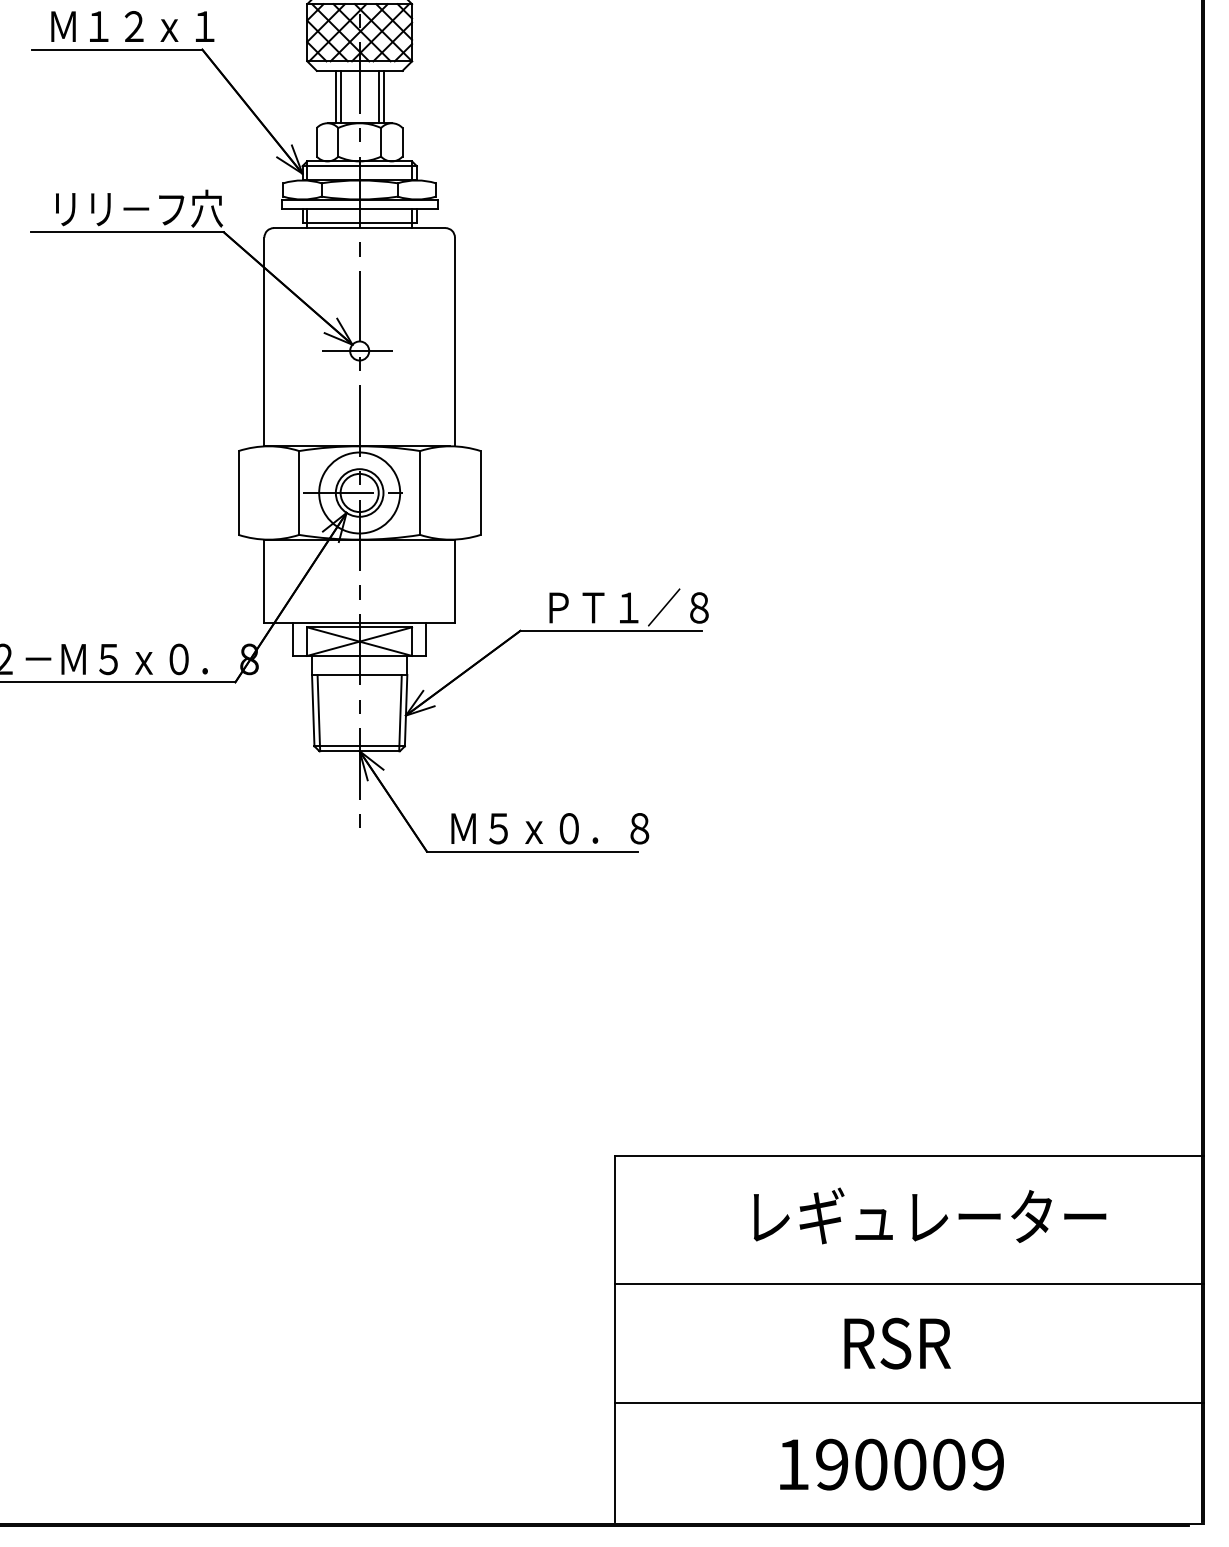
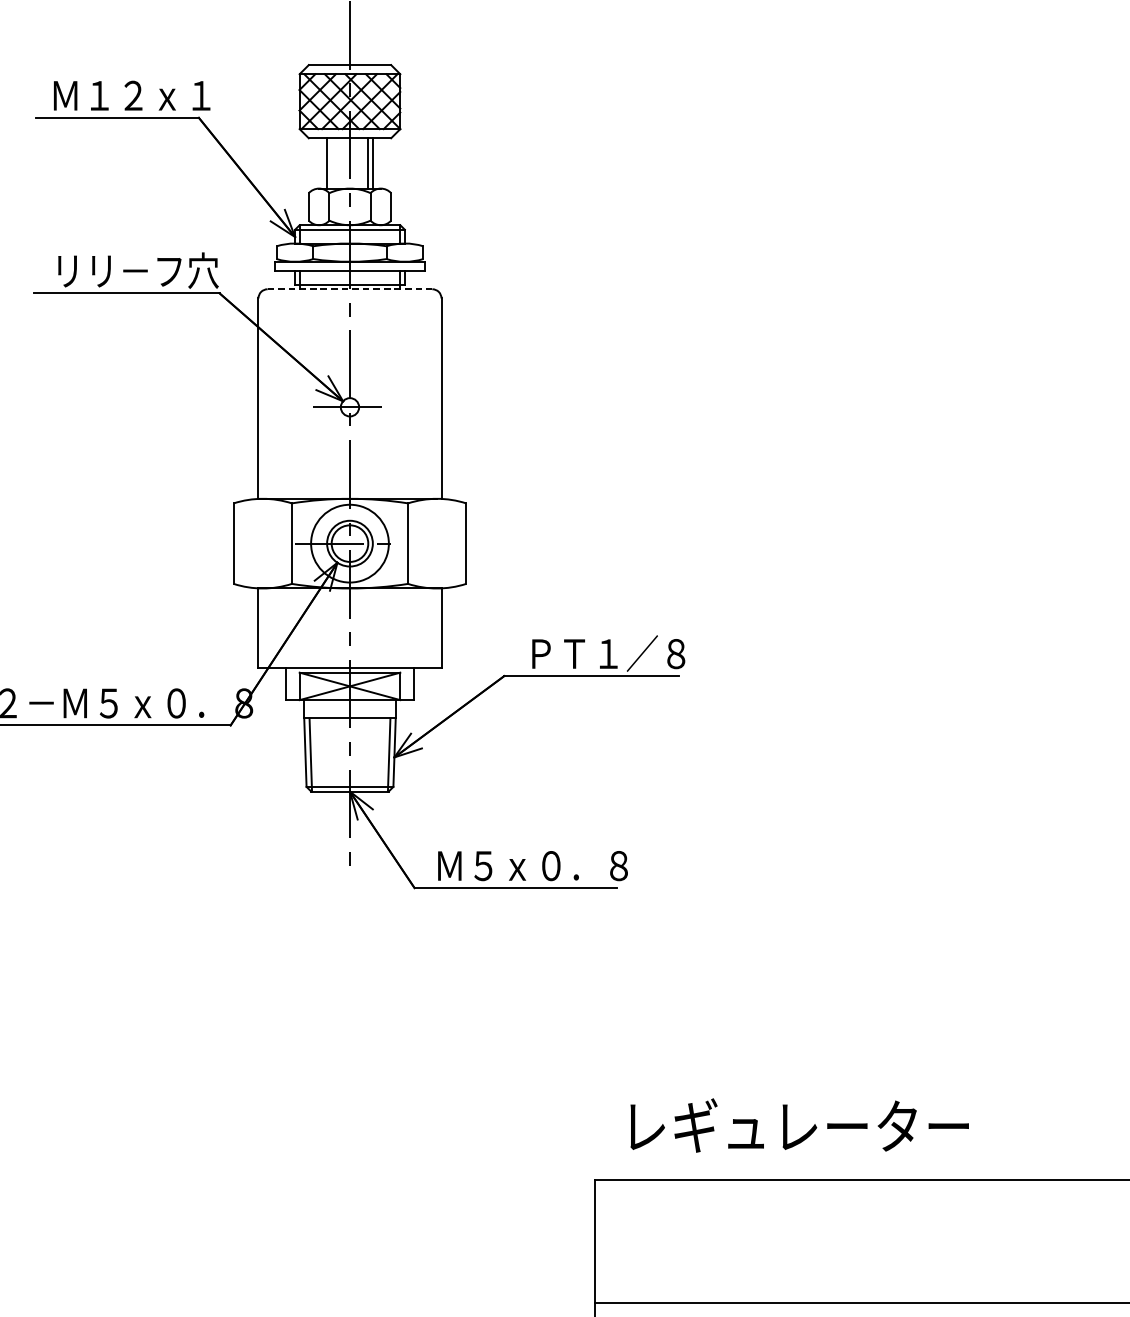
line: (340, 96) -> (331, 162), removed
line: (359, 228) -> (349, 289), solid -> dashed
text: (929, 1215) -> (799, 1125), moved

